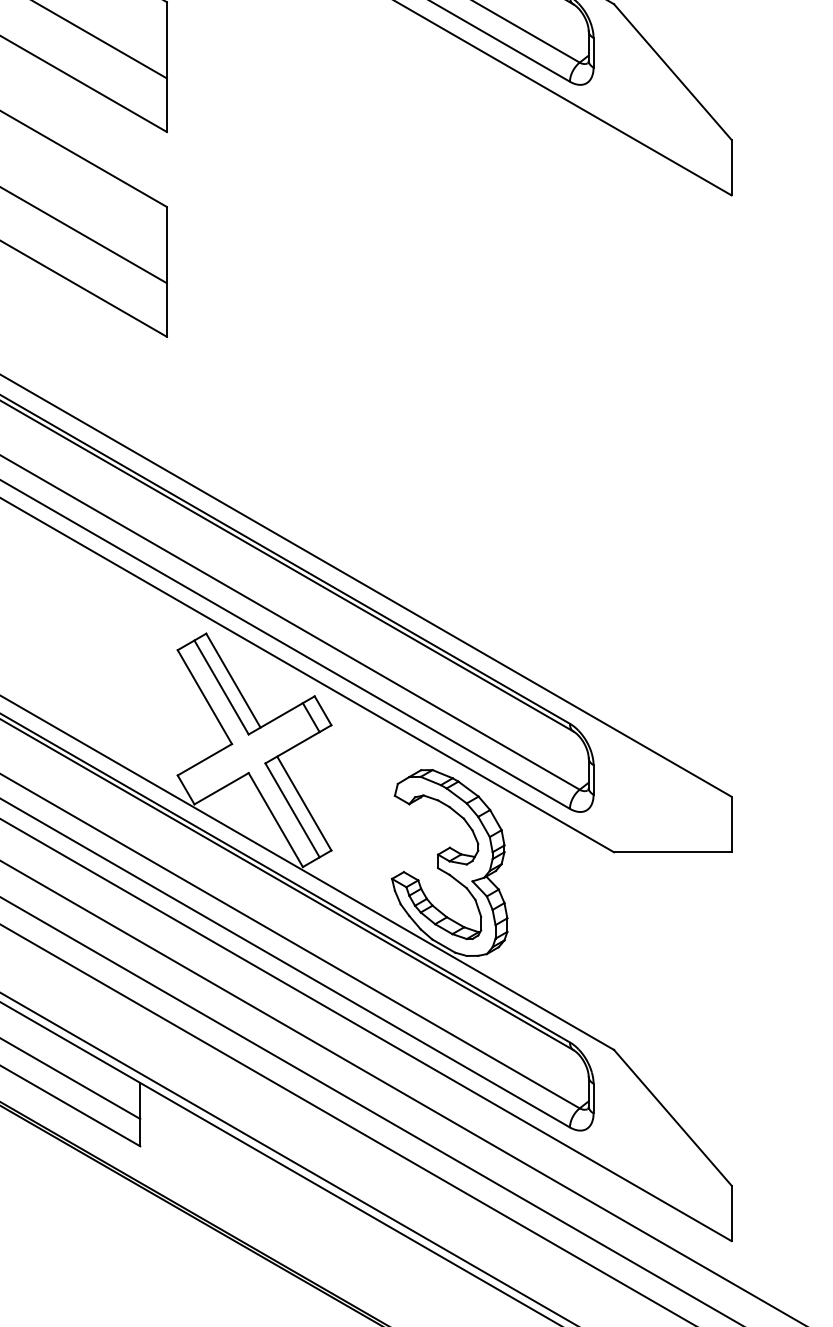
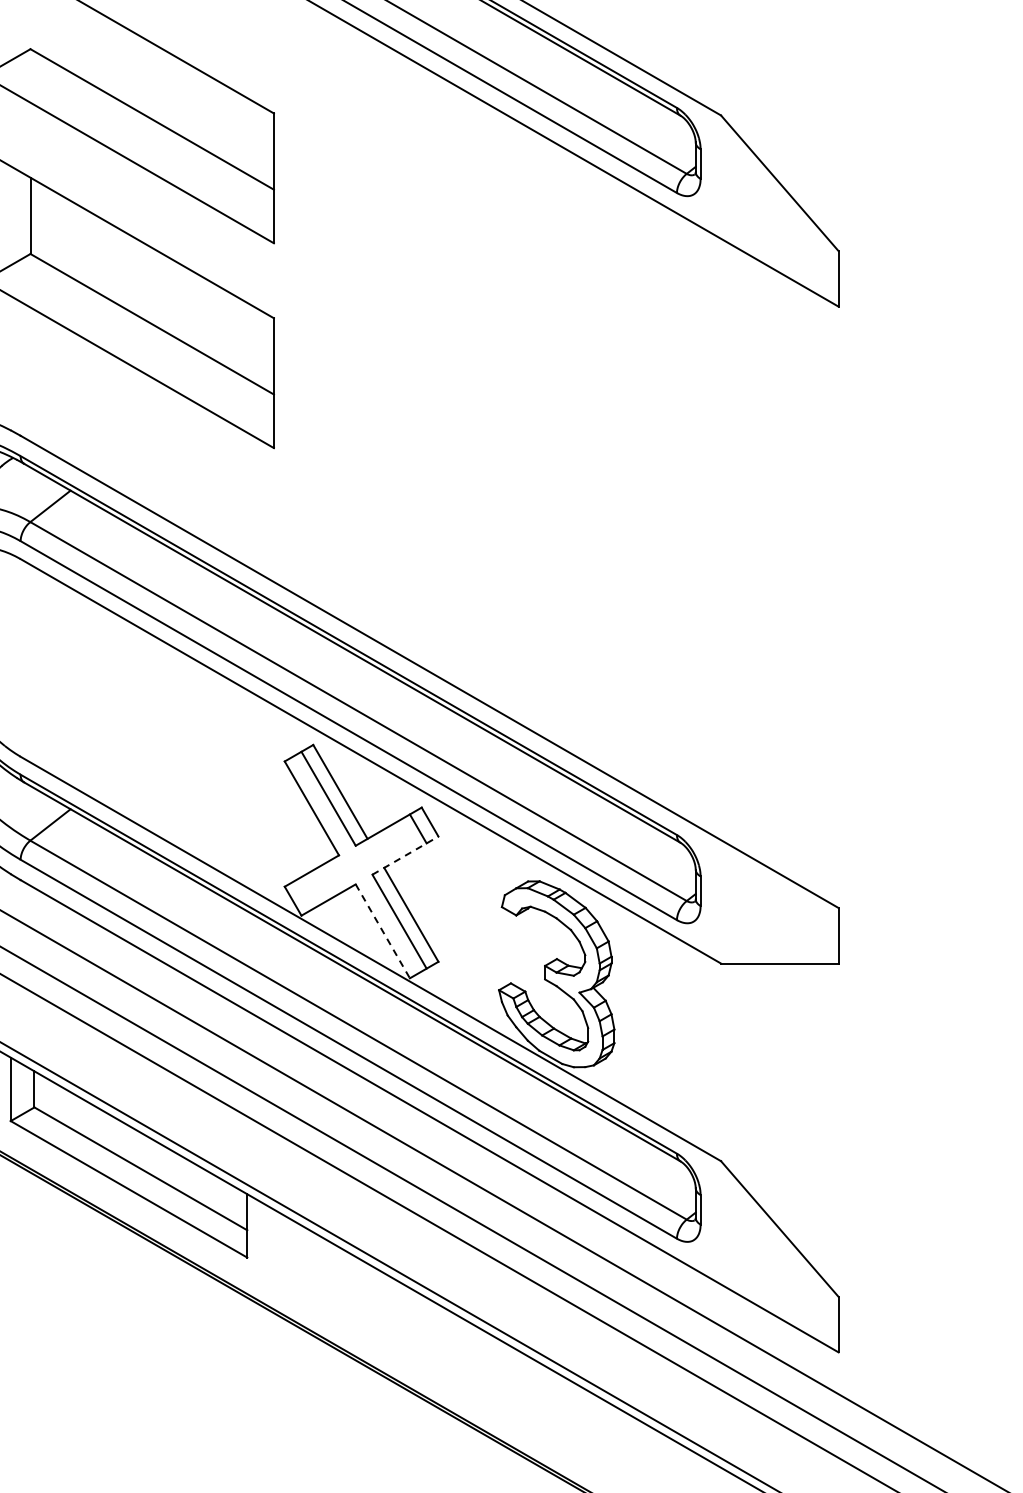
line: (298, 744) -> (405, 855), solid -> dashed
line: (276, 820) -> (383, 931), solid -> dashed

